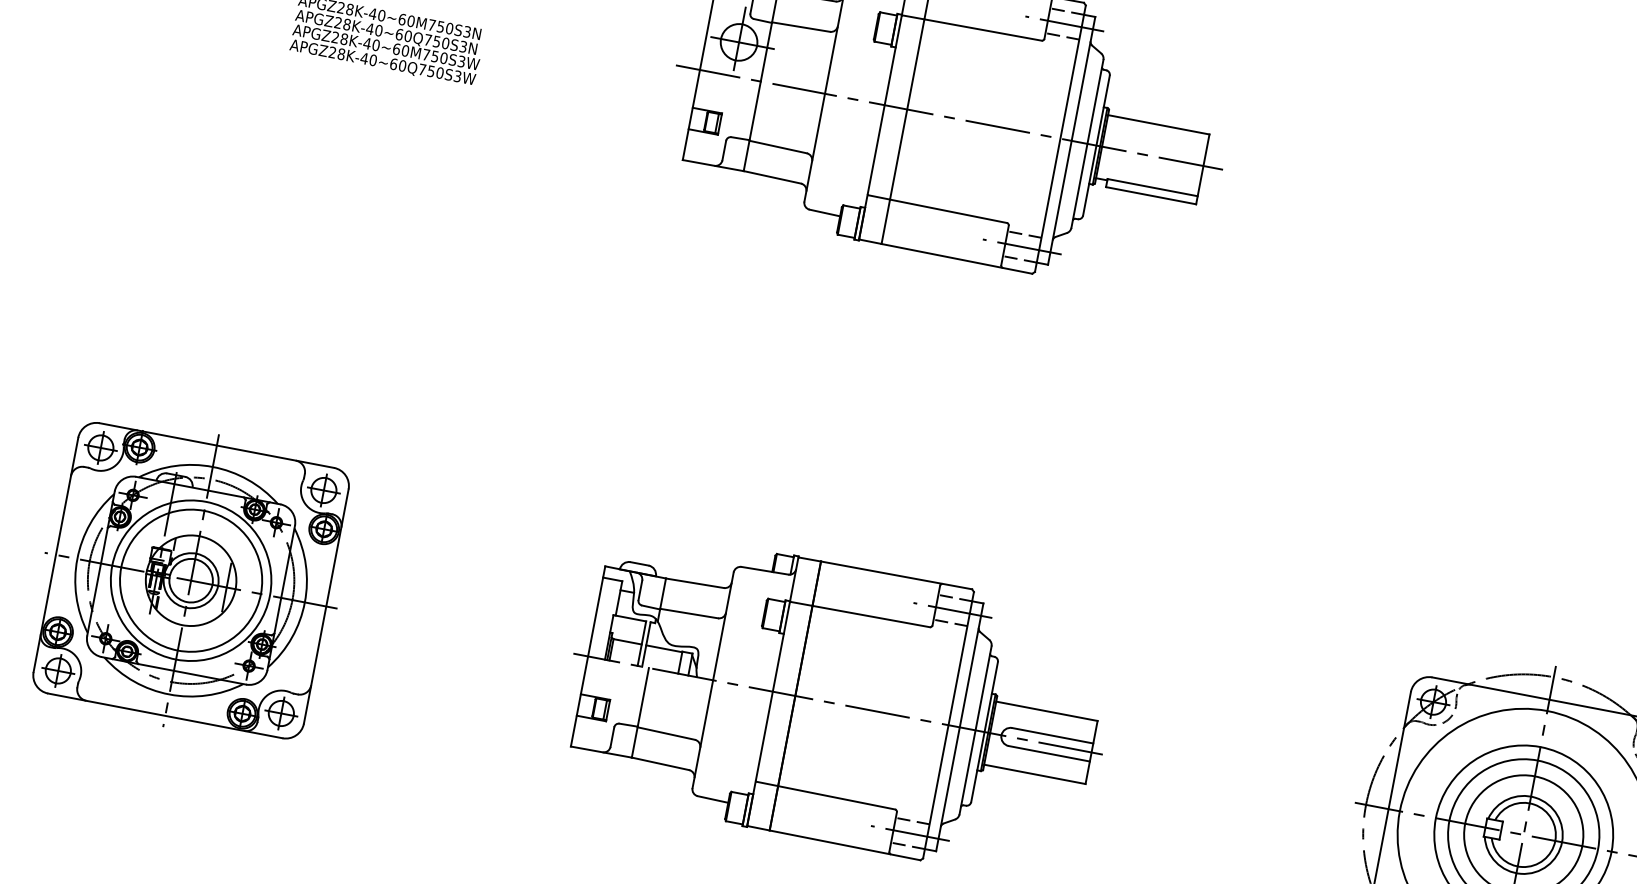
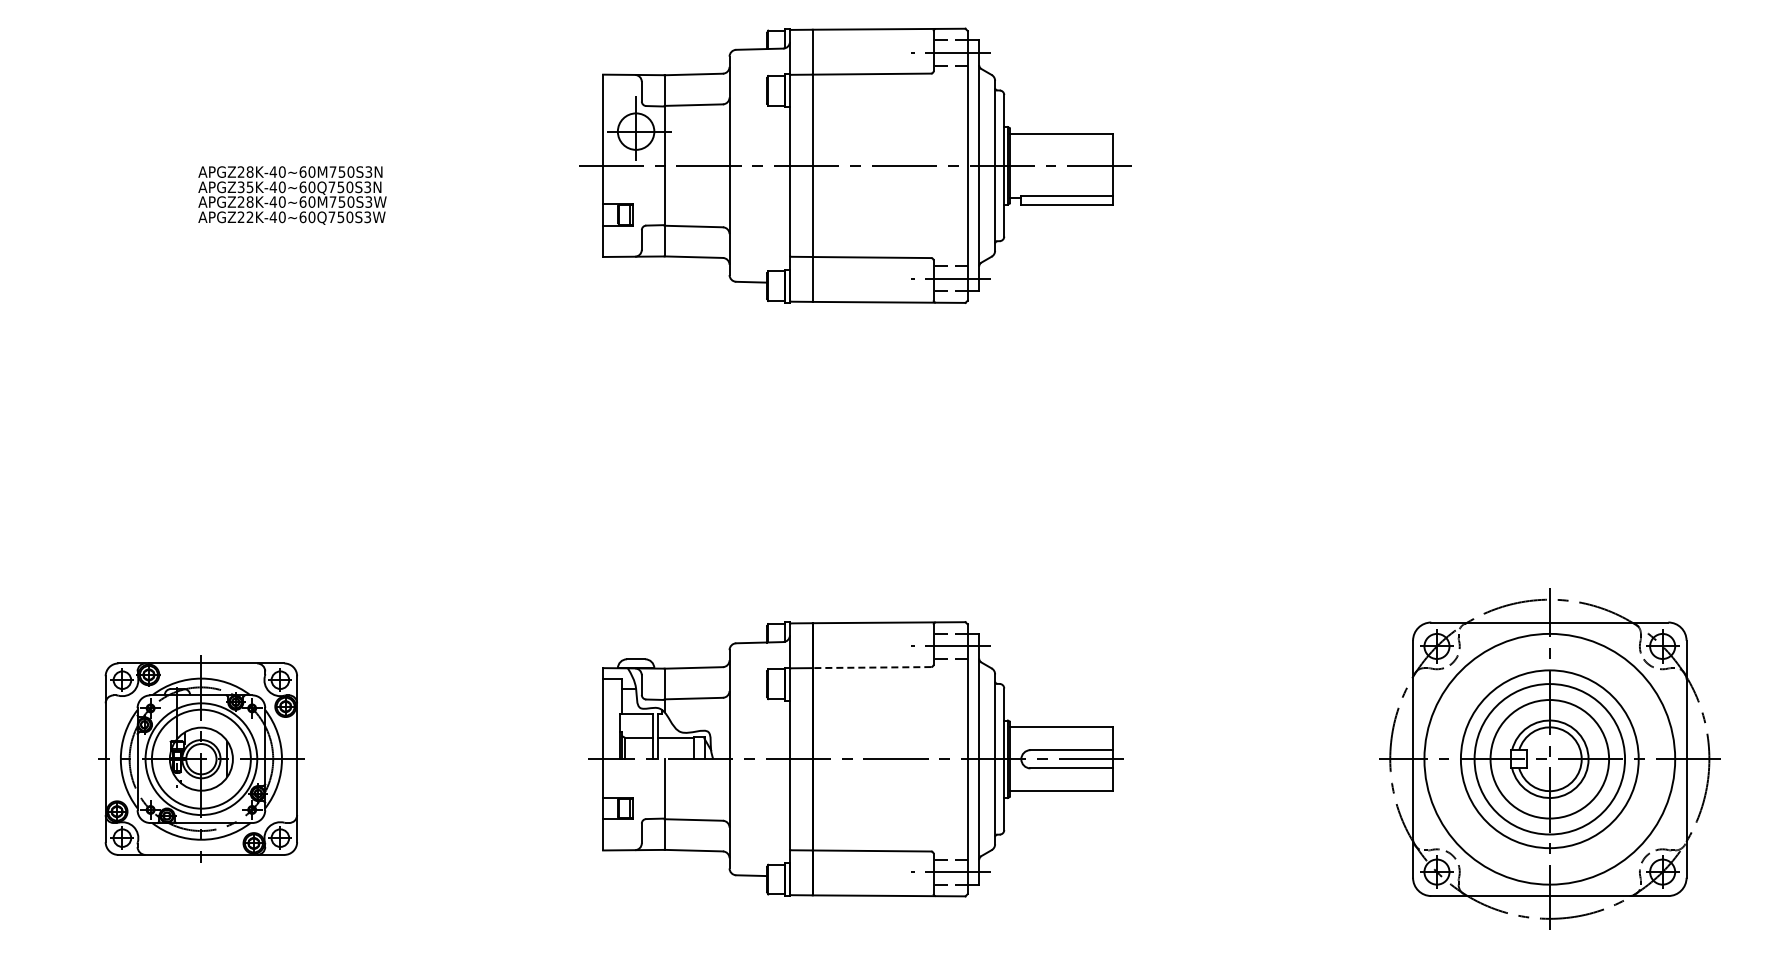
text: (342, 23) -> (245, 187), APGZ28K-40~60Q750S3N -> APGZ35K-40~60Q750S3N
text: (340, 54) -> (249, 217), APGZ28K-40~60Q750S3W -> APGZ22K-40~60Q750S3W
part: (191, 579) -> (201, 758), size x0.7
line: (870, 616) -> (871, 667), solid -> dashed

